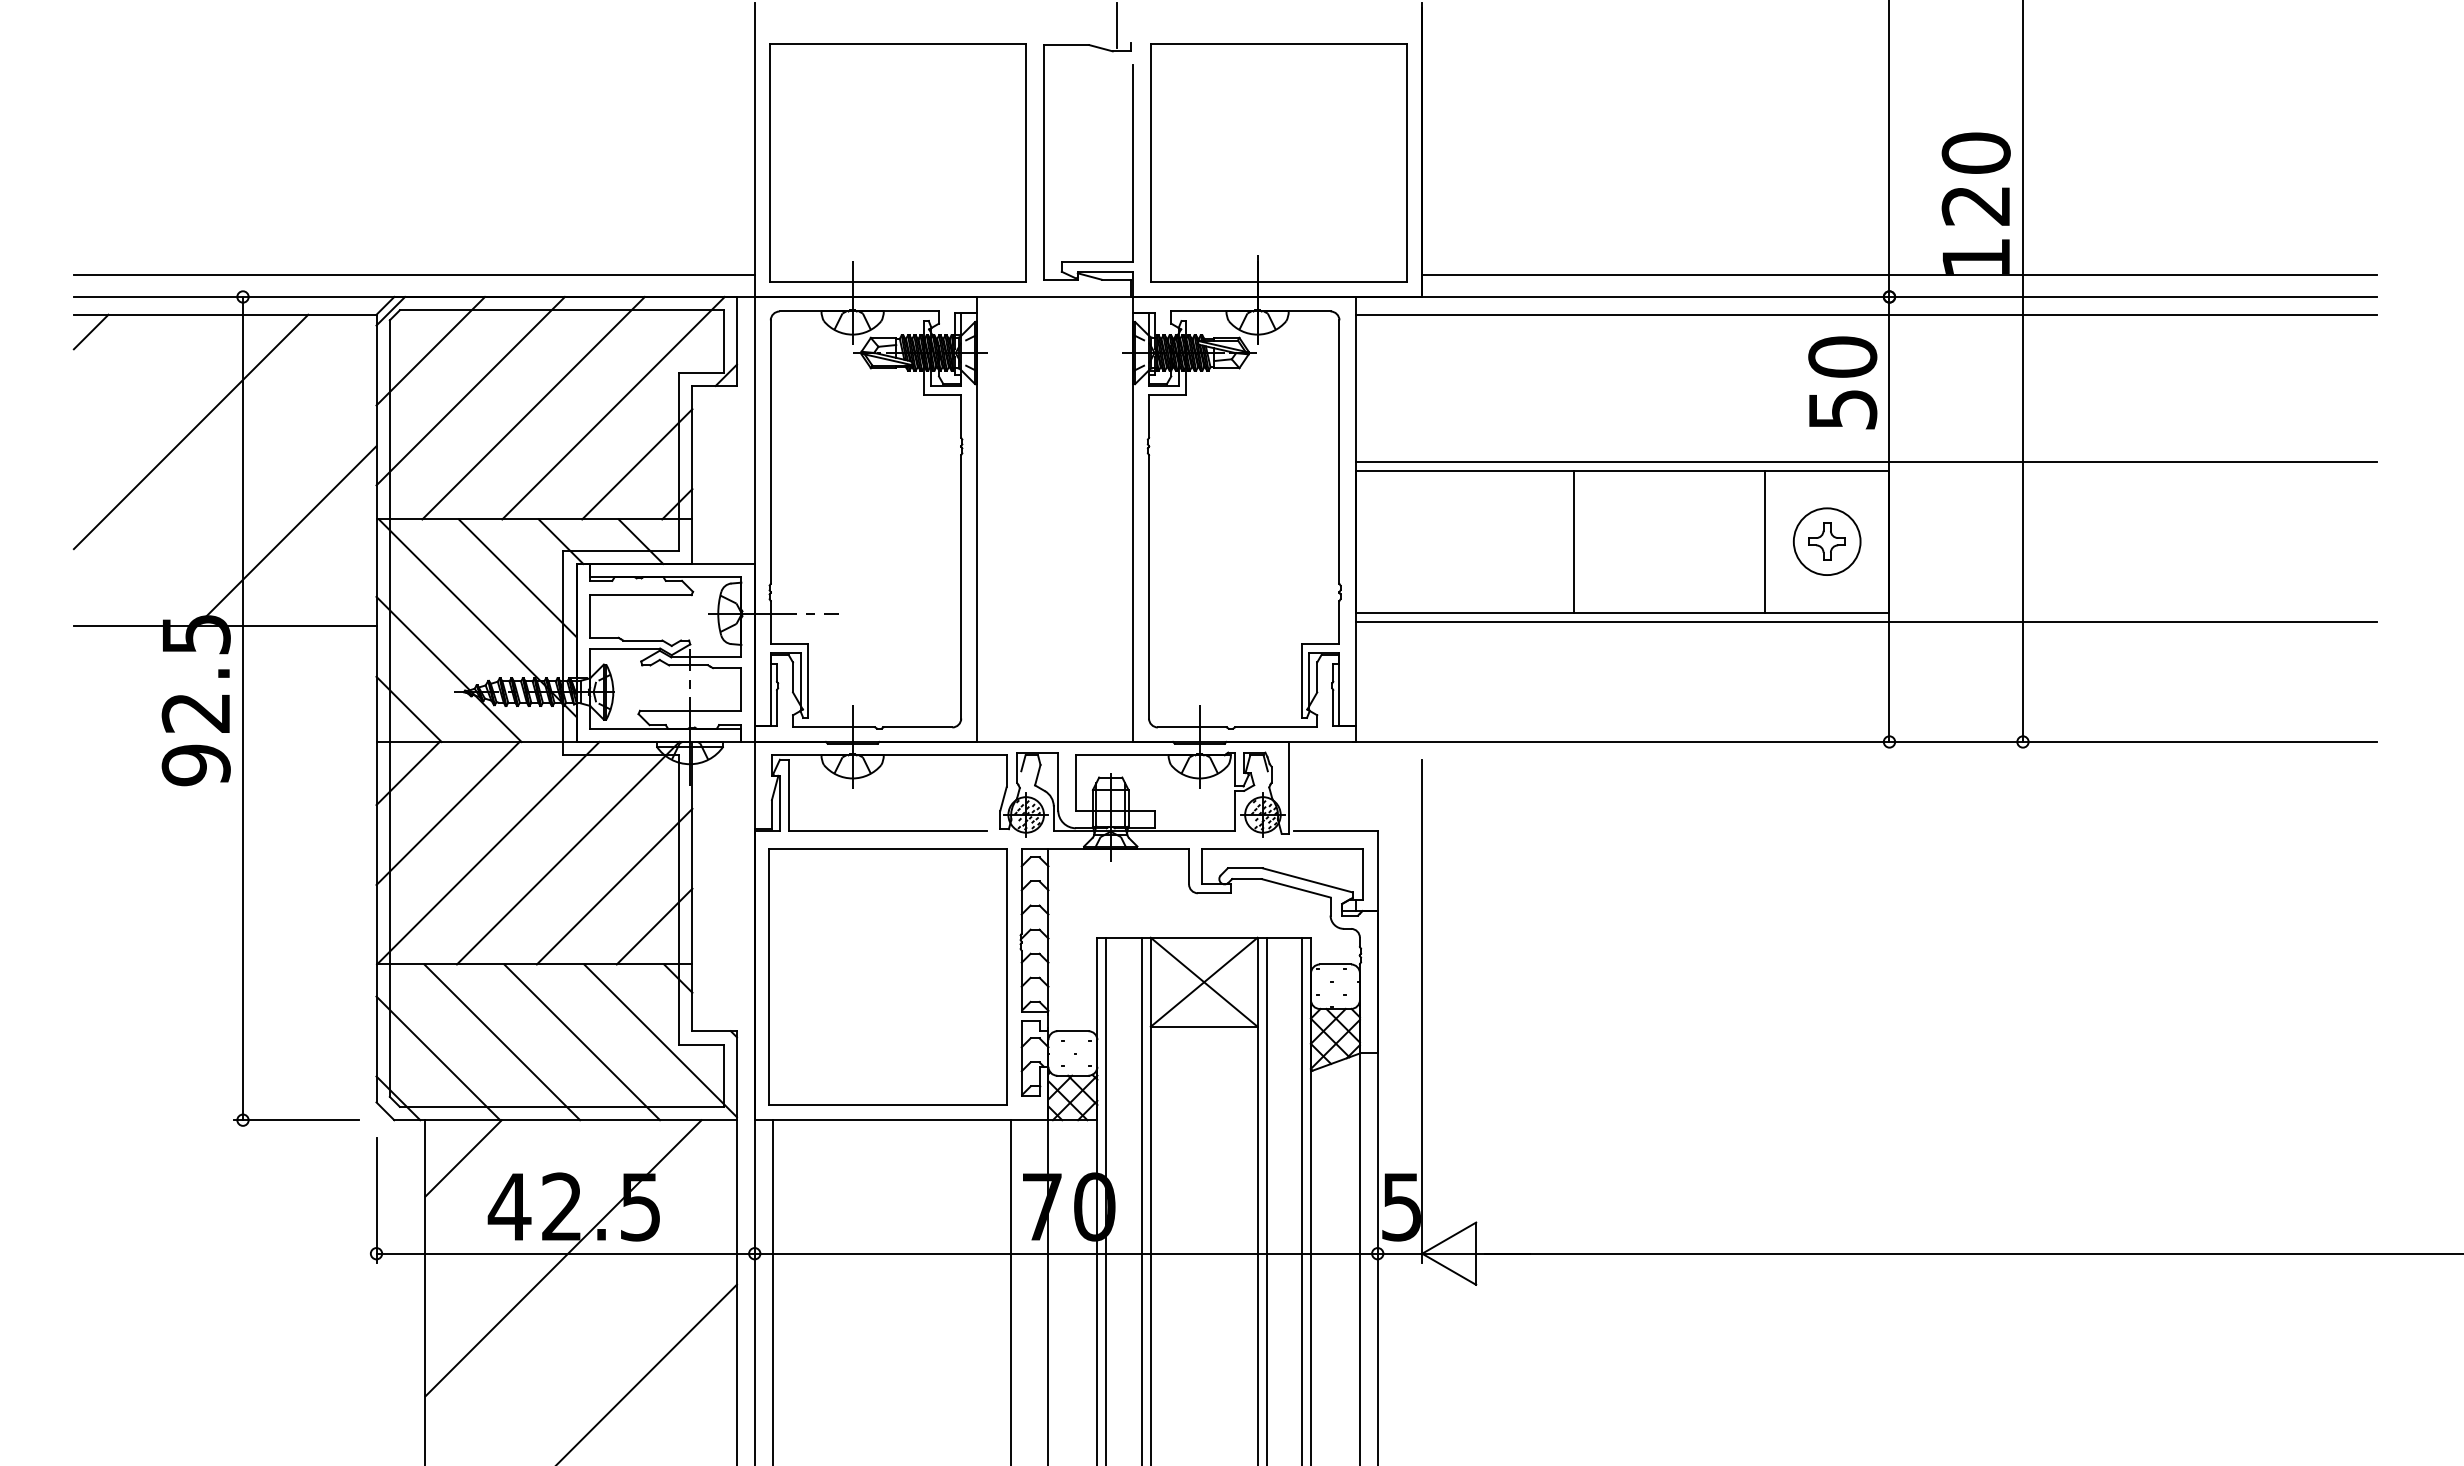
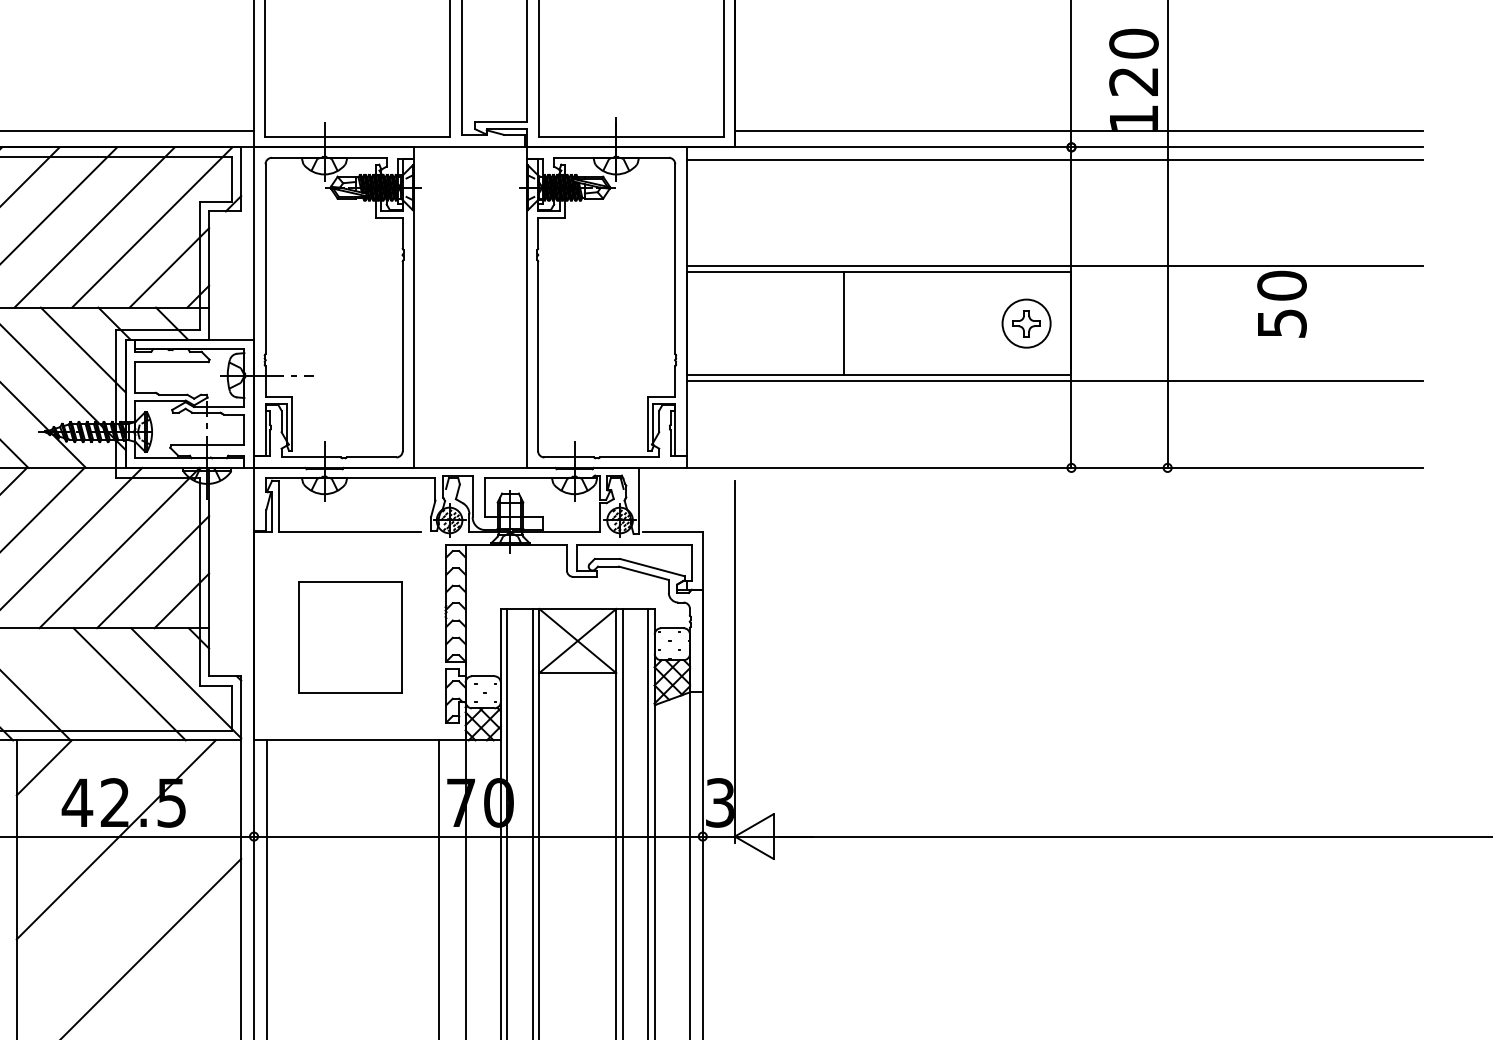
text: (1842, 382) -> (1281, 304), moved
line: (1764, 541) -> (981, 323), removed
part: (887, 976) -> (349, 636), size x0.6
line: (502, 1042) -> (72, 684), removed
text: (1401, 1206) -> (719, 802), 5 -> 3

